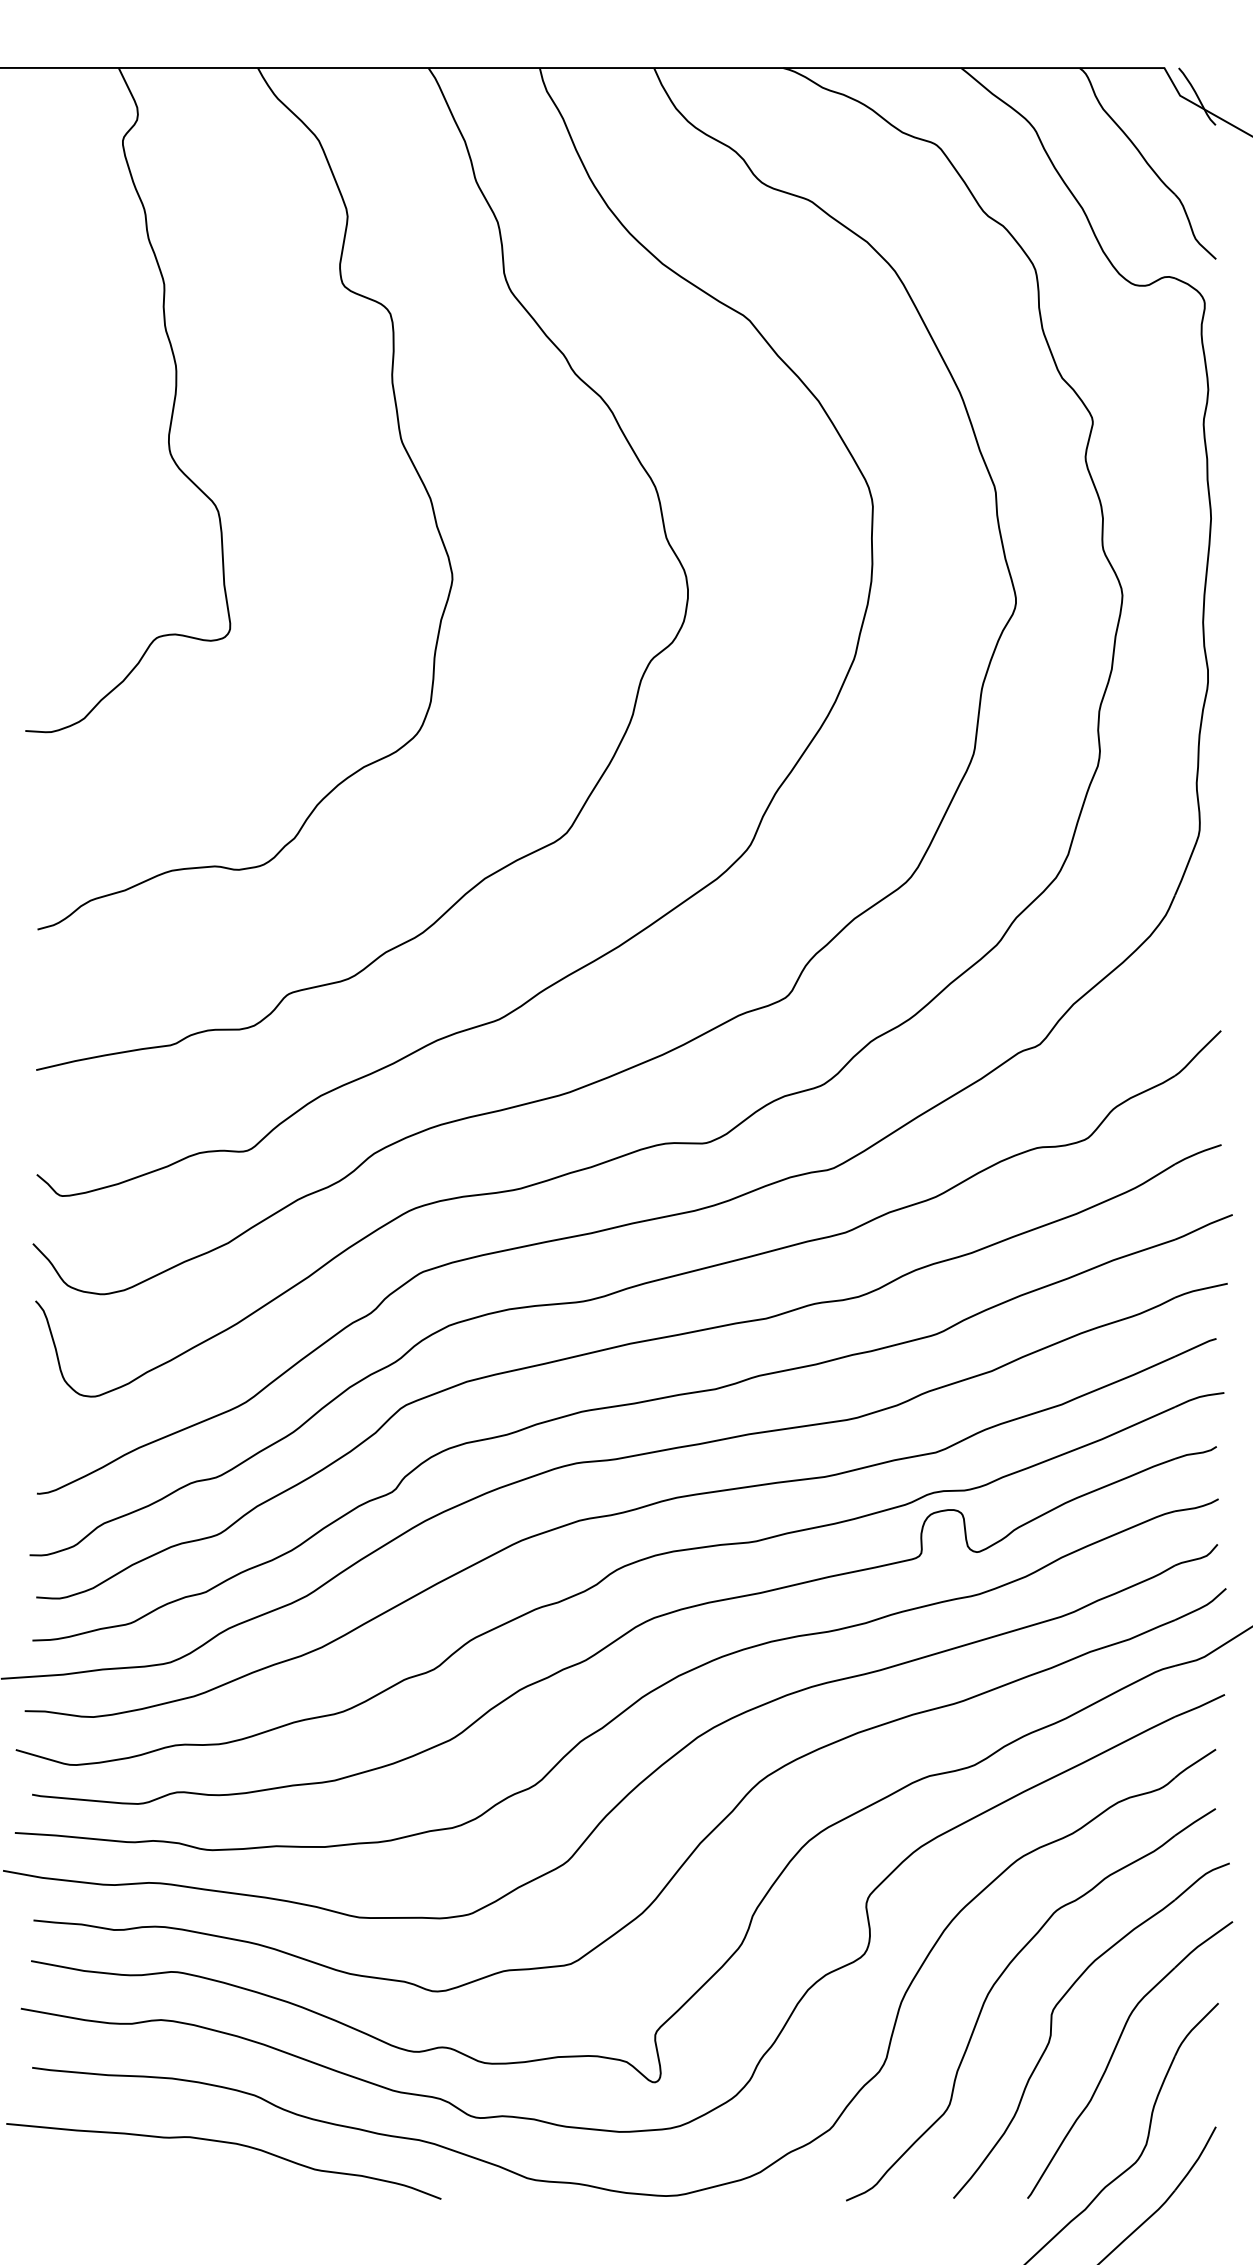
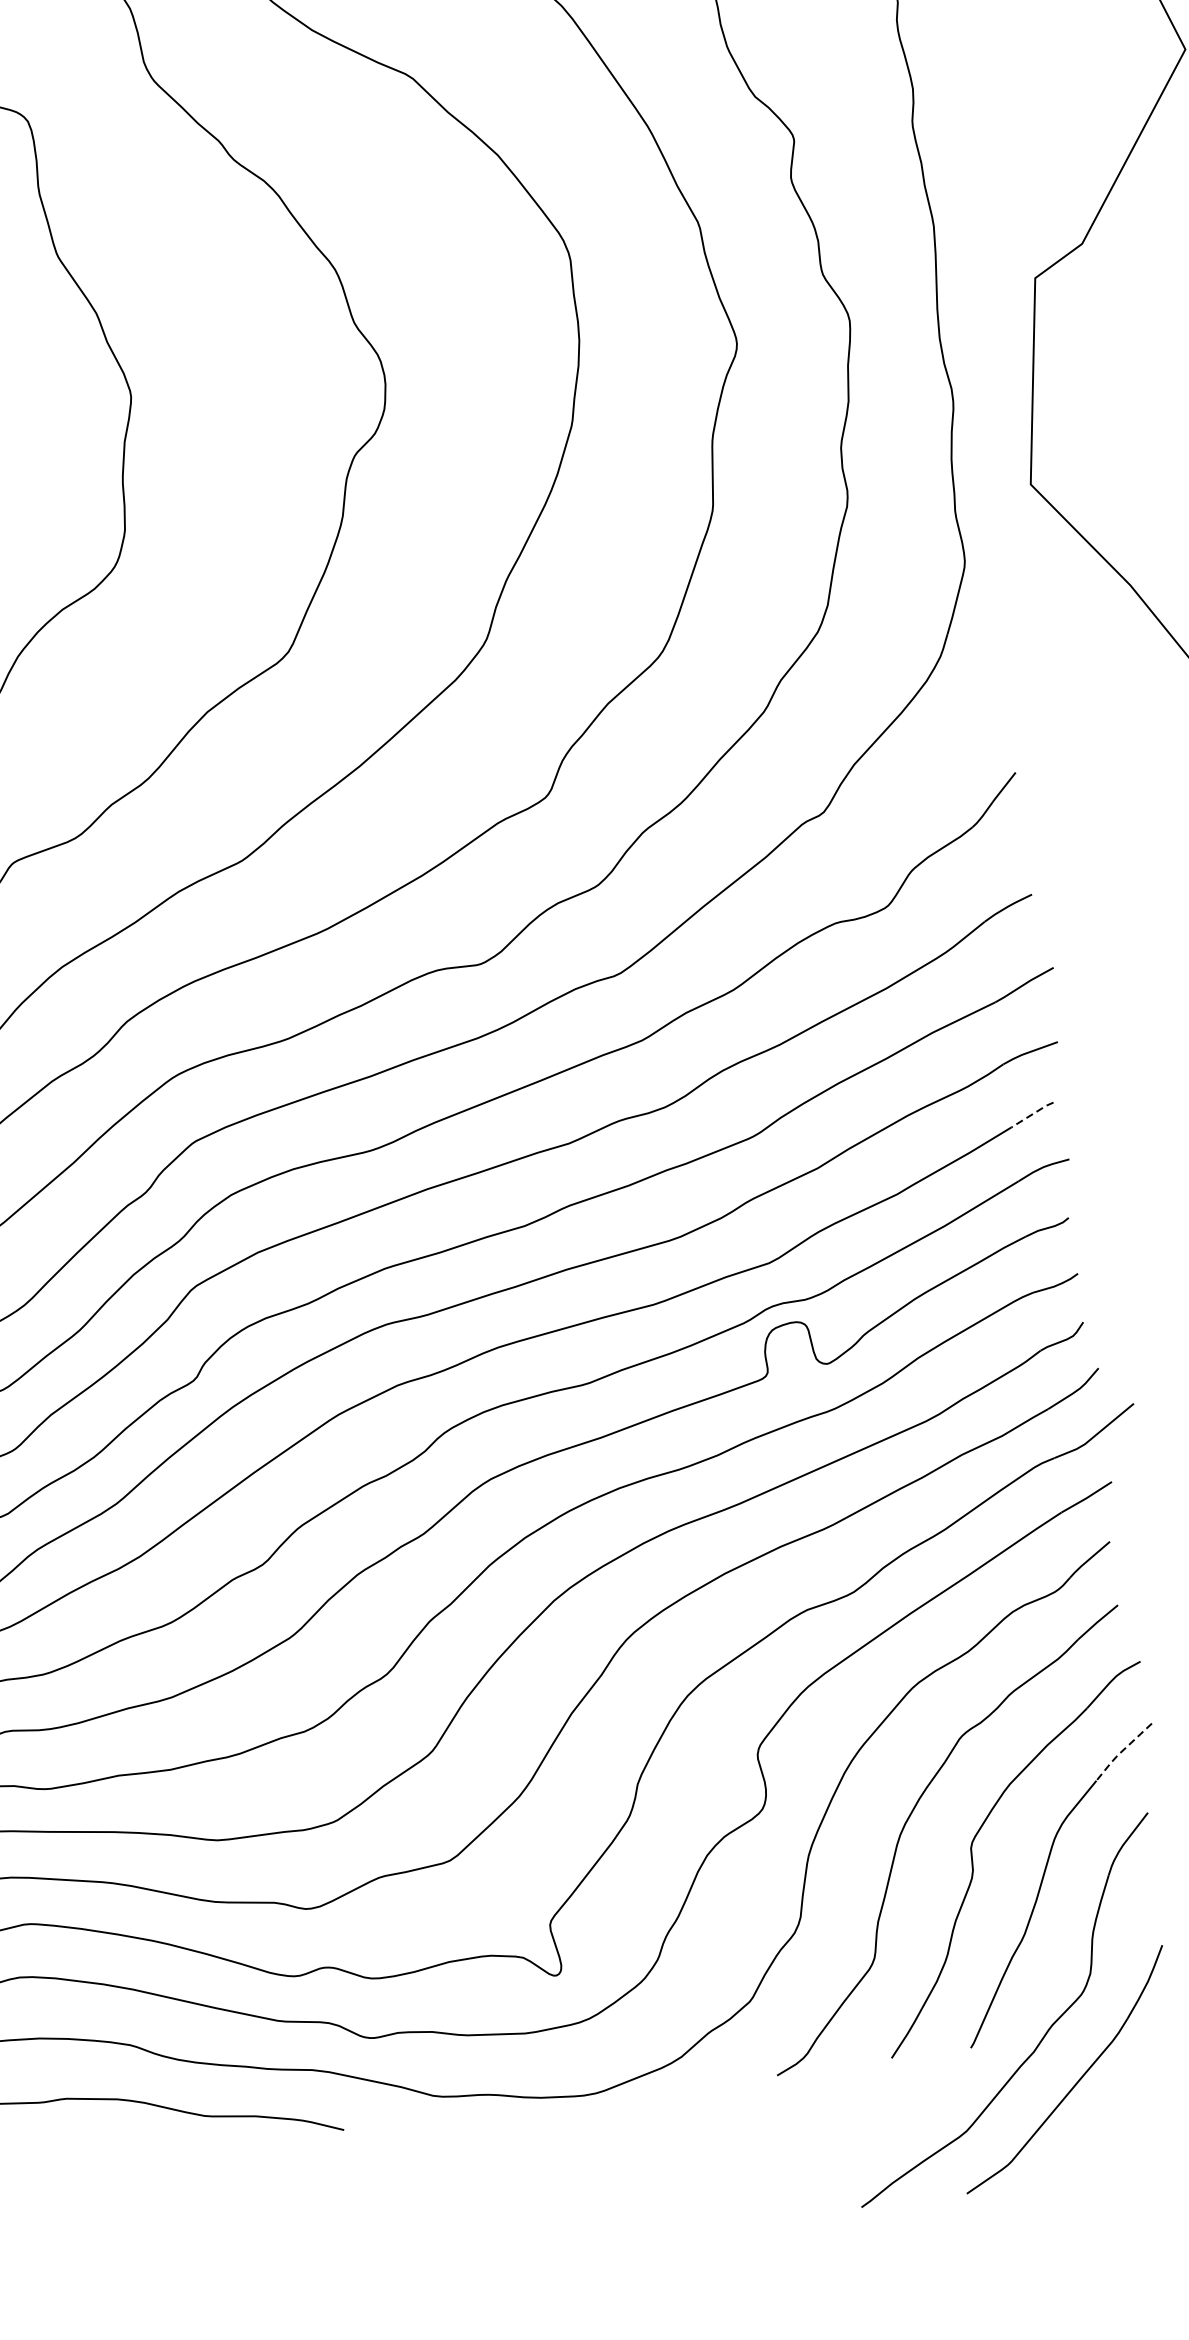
line: (1195, 1347) -> (1032, 1114), solid -> dashed
line: (1201, 1944) -> (1121, 1752), solid -> dashed

